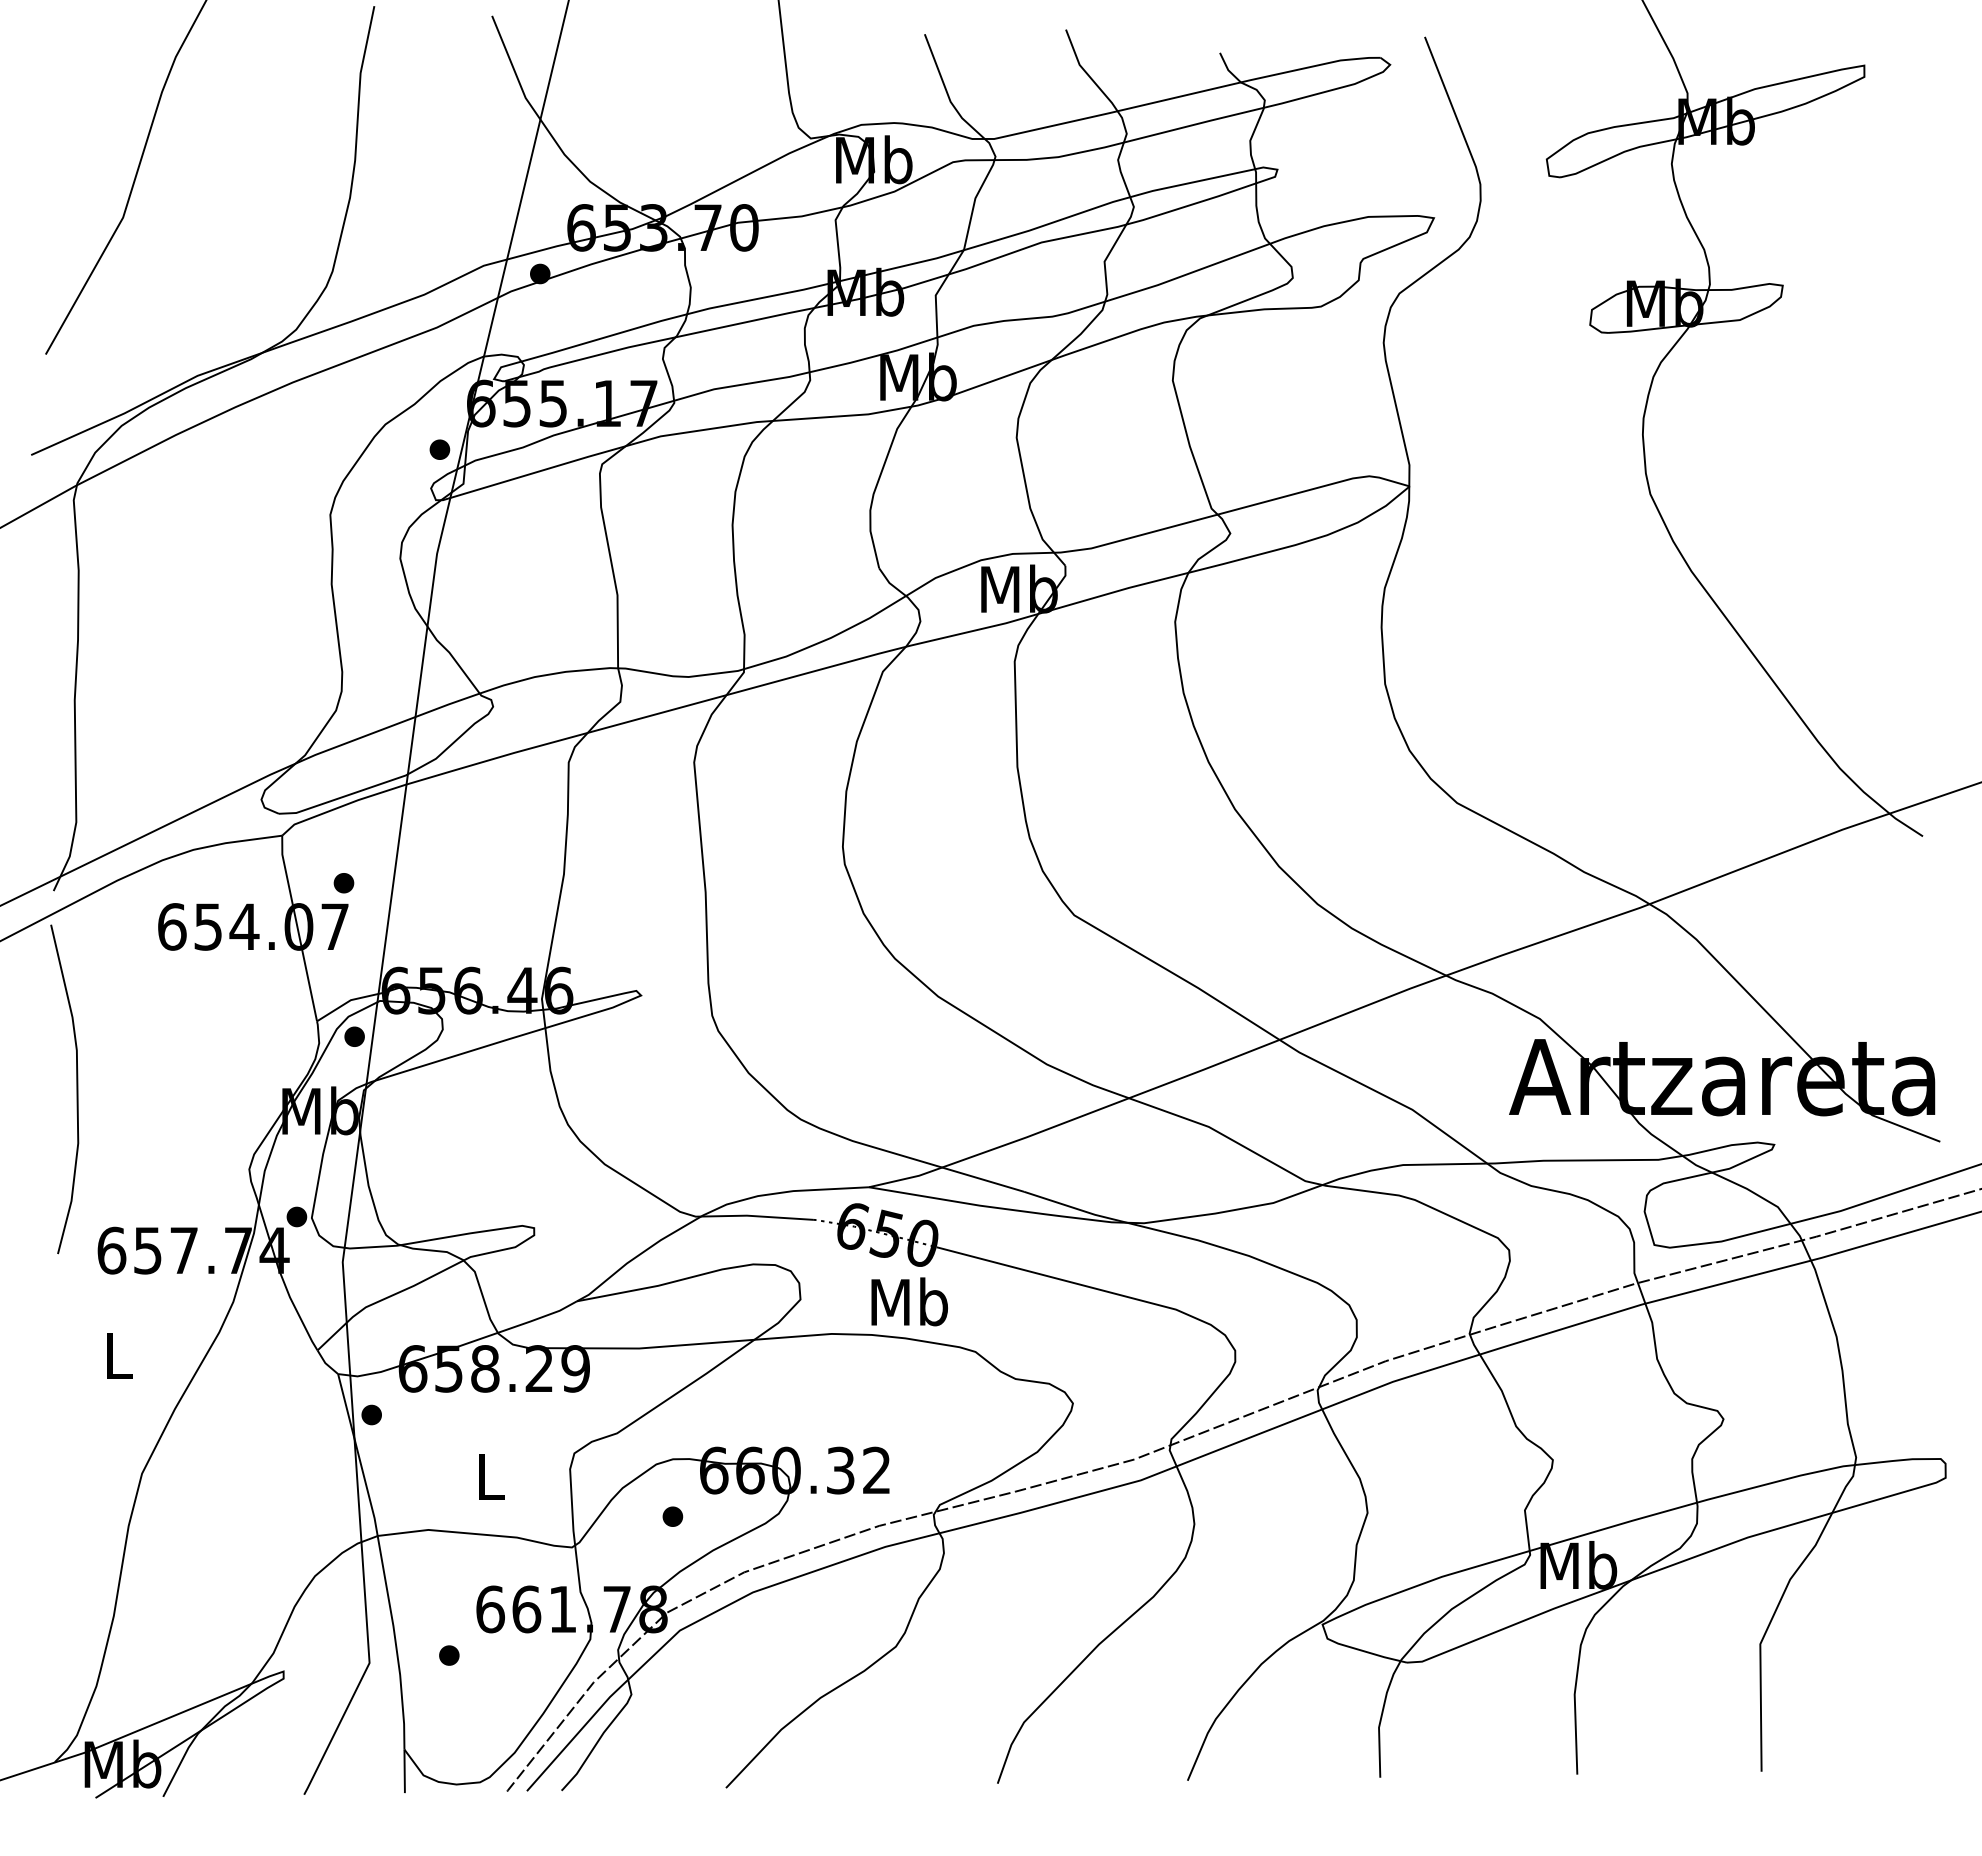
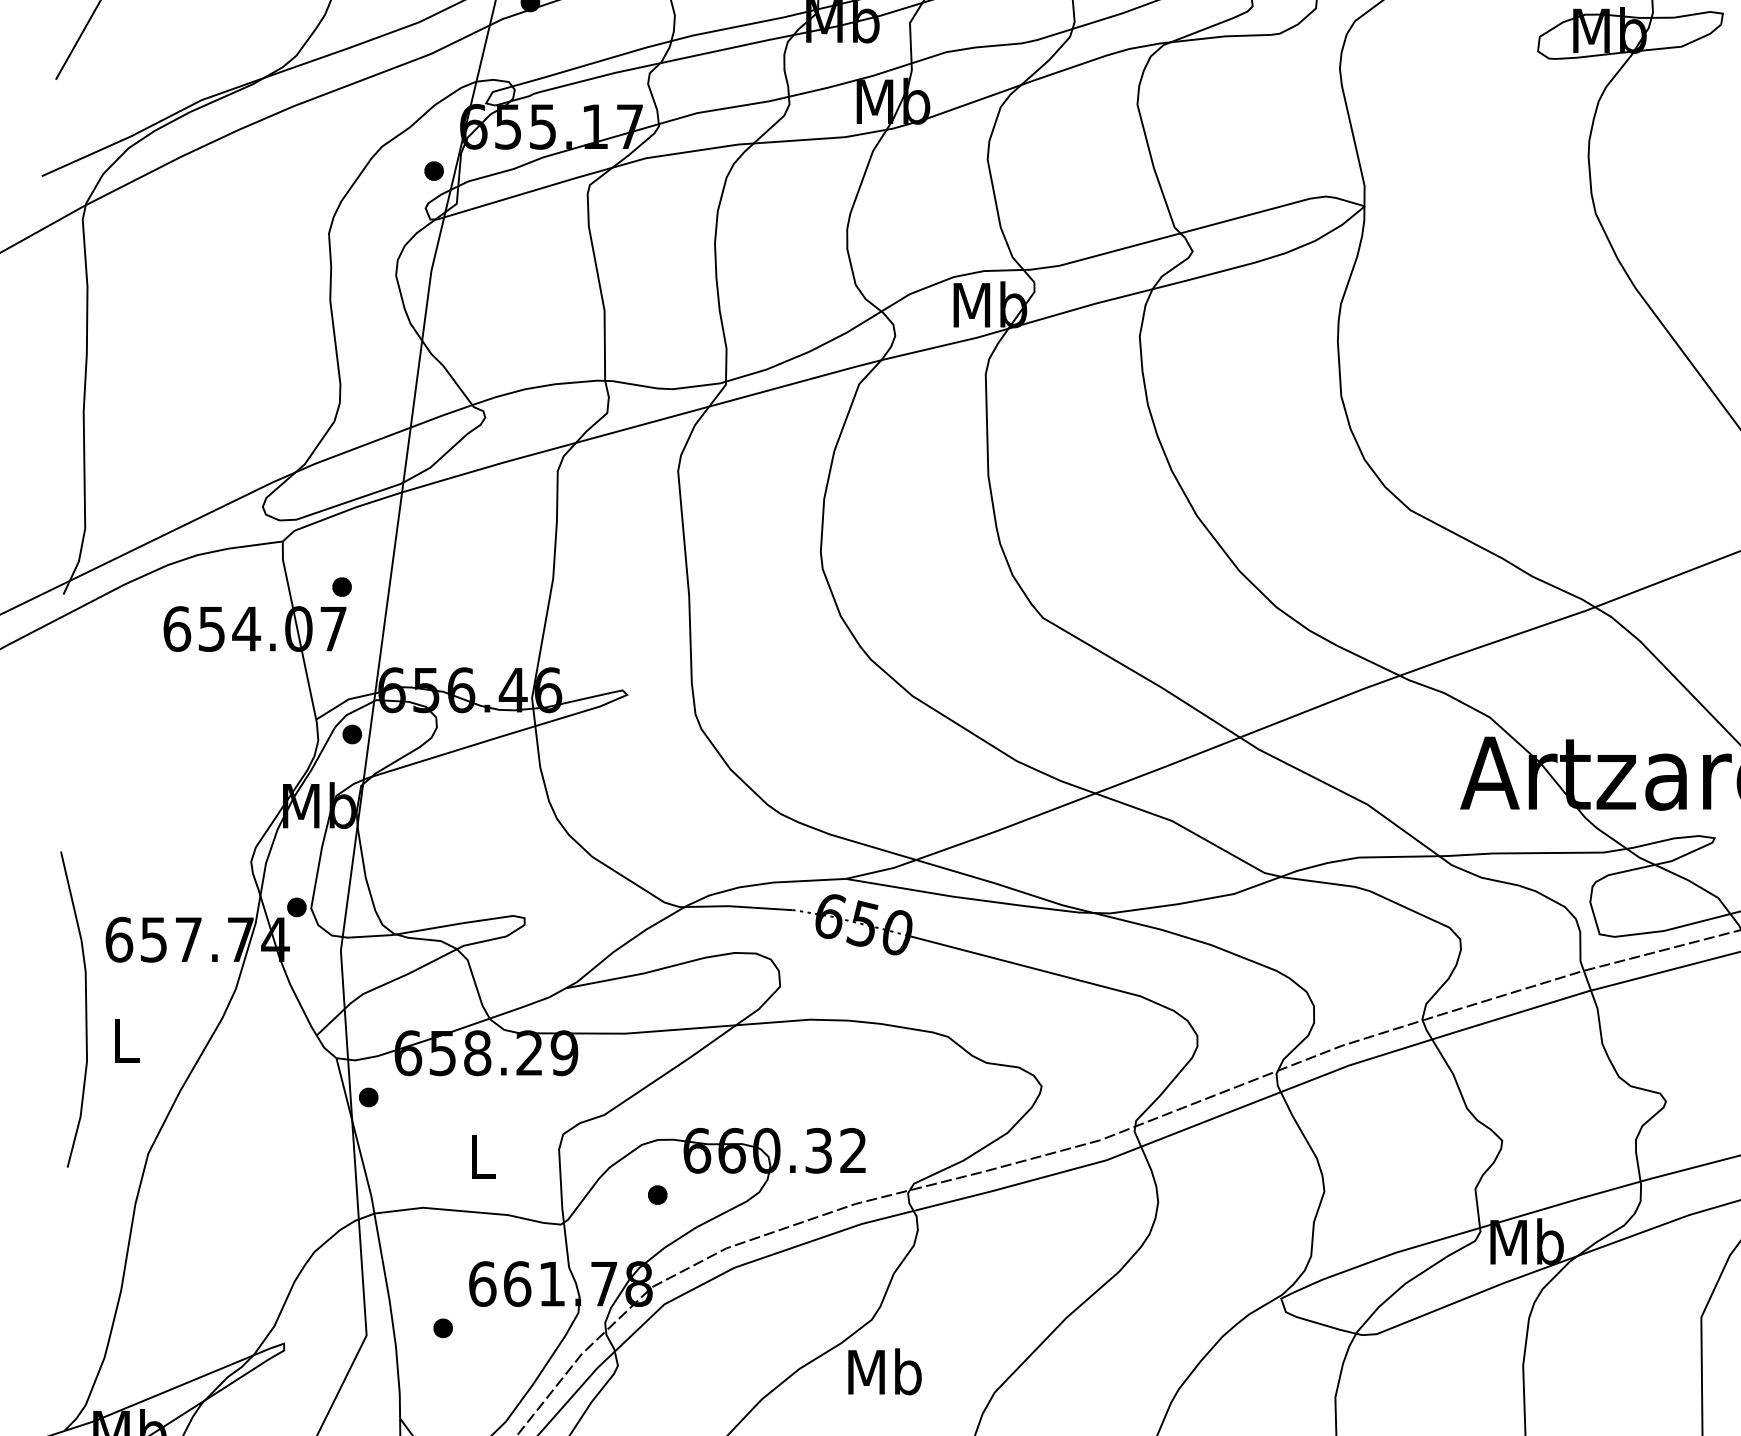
curve: (76, 1089) -> (85, 1009), moved
text: (909, 1301) -> (884, 1371), moved

